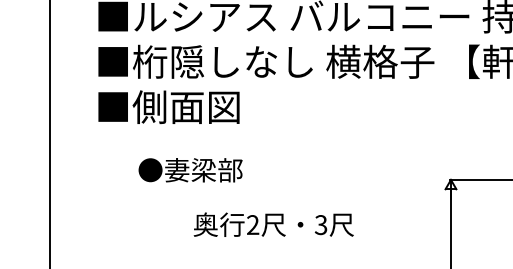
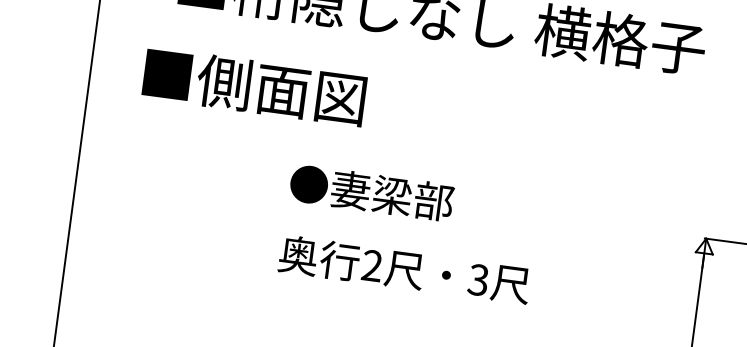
text: (168, 106) -> (253, 85), moved
text: (190, 170) -> (371, 193), moved
text: (273, 224) -> (404, 269), moved

